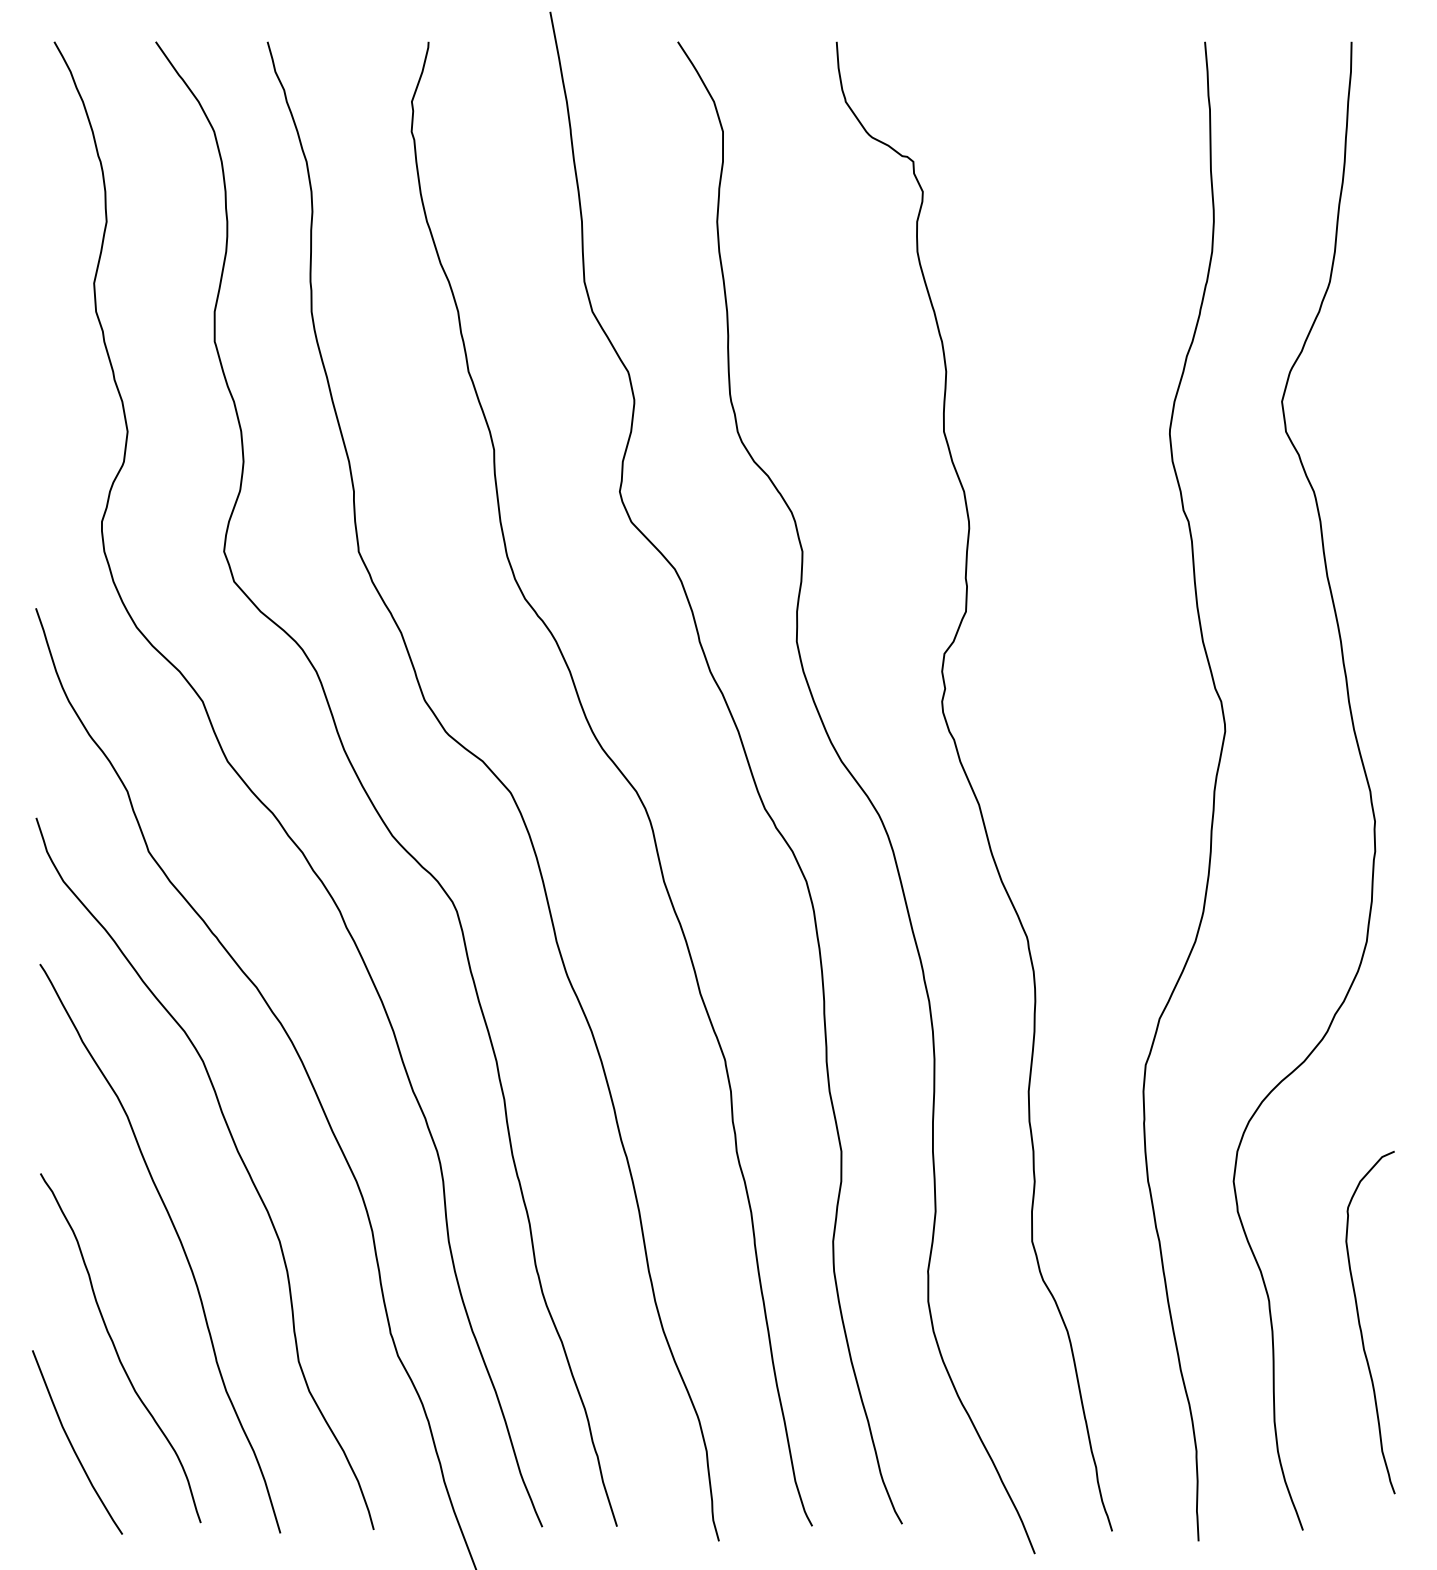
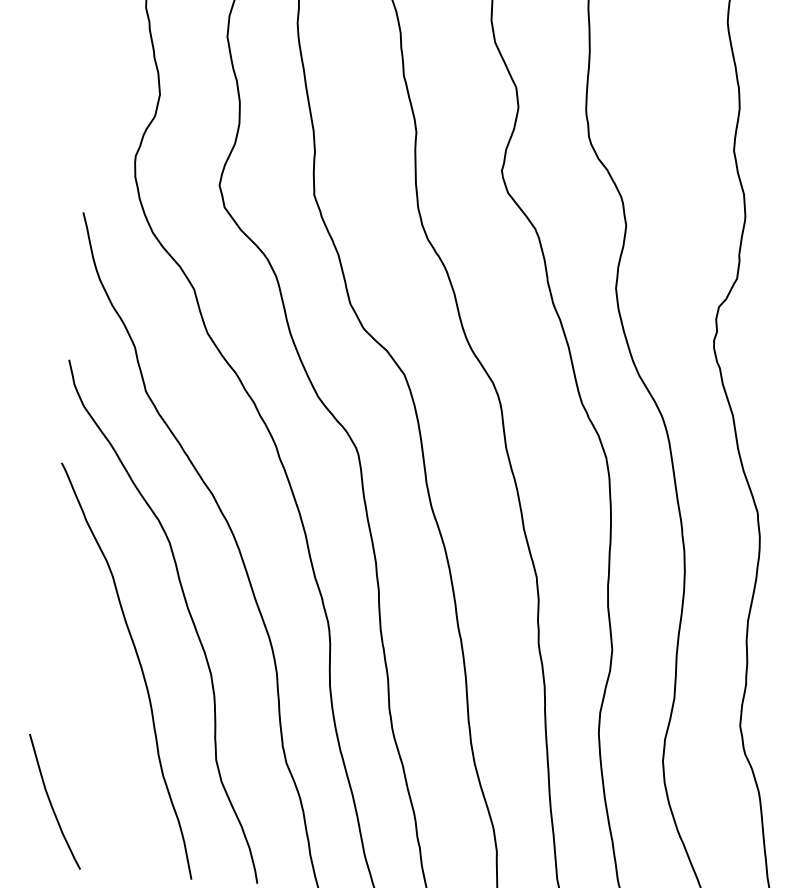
curve: (116, 1348) -> (88, 738), removed

